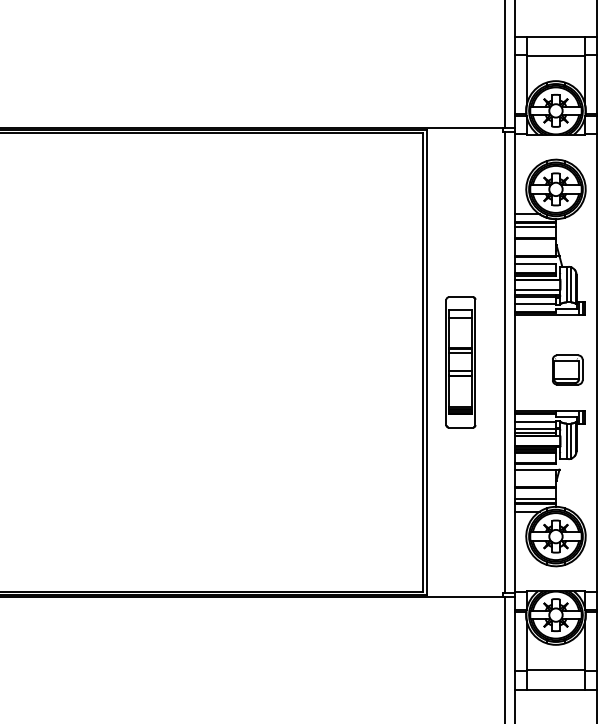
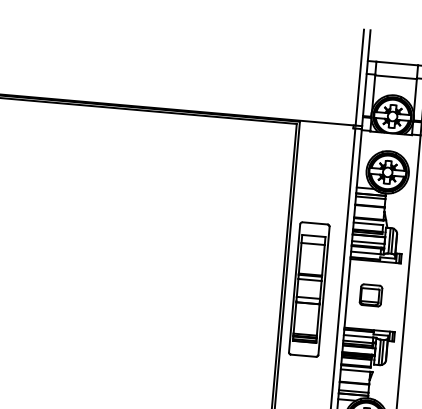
part: (460, 362) -> (309, 289), size x1.43
part: (567, 369) -> (370, 295), moved

